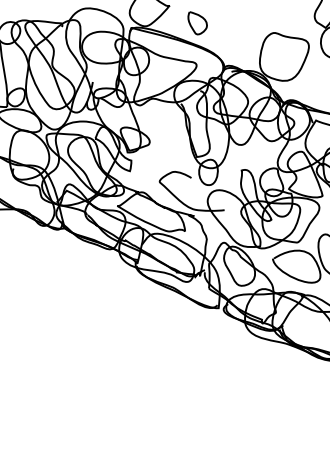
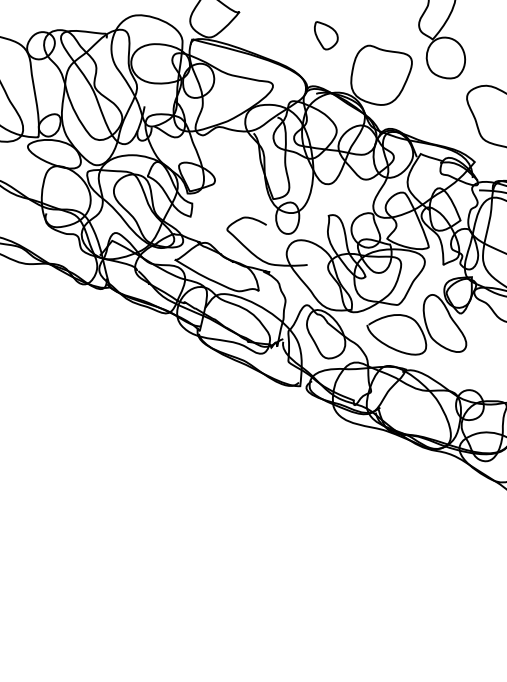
part: (197, 23) -> (326, 35), moved

